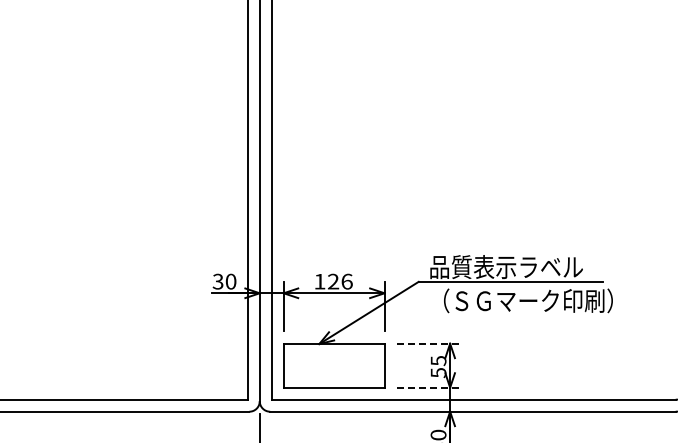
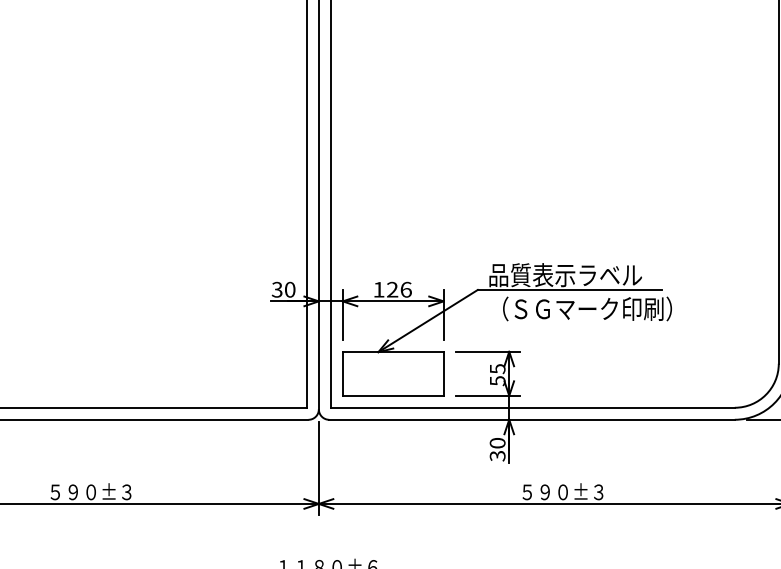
line: (429, 343) -> (488, 351), dashed -> solid
line: (429, 387) -> (488, 395), dashed -> solid

